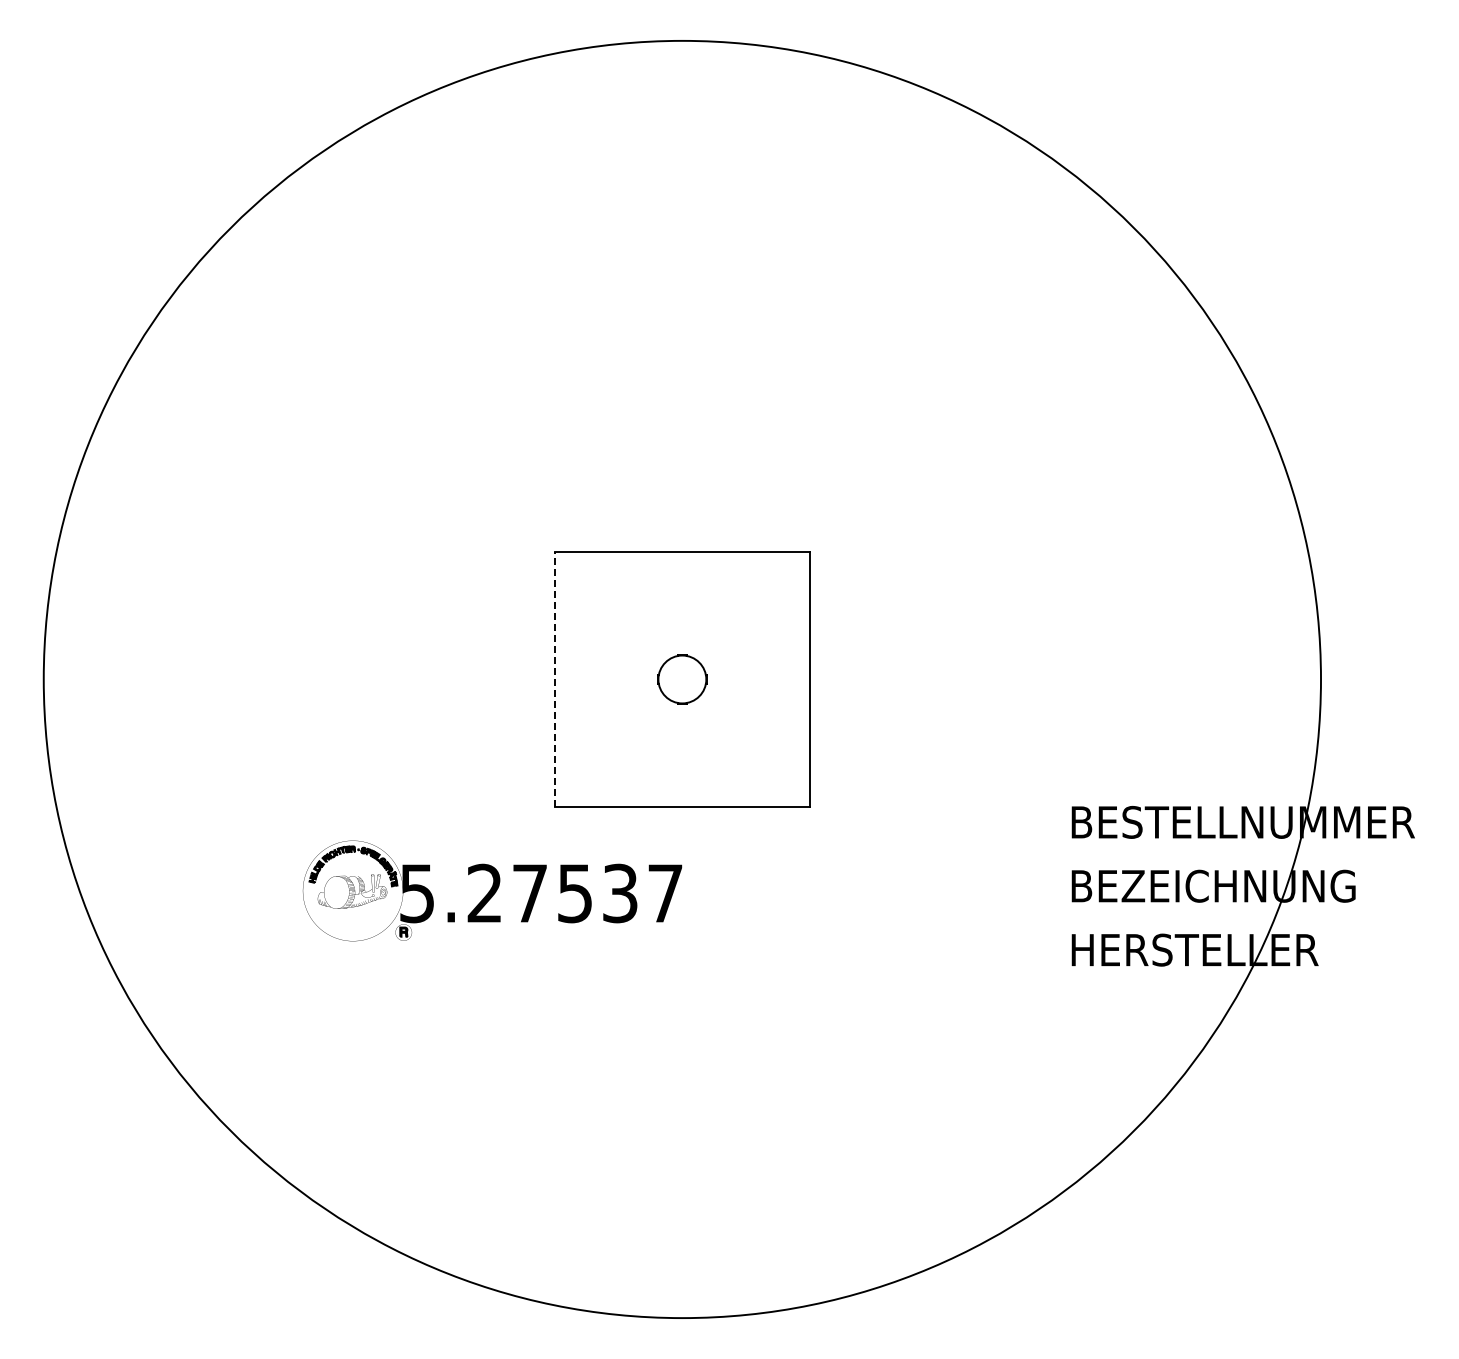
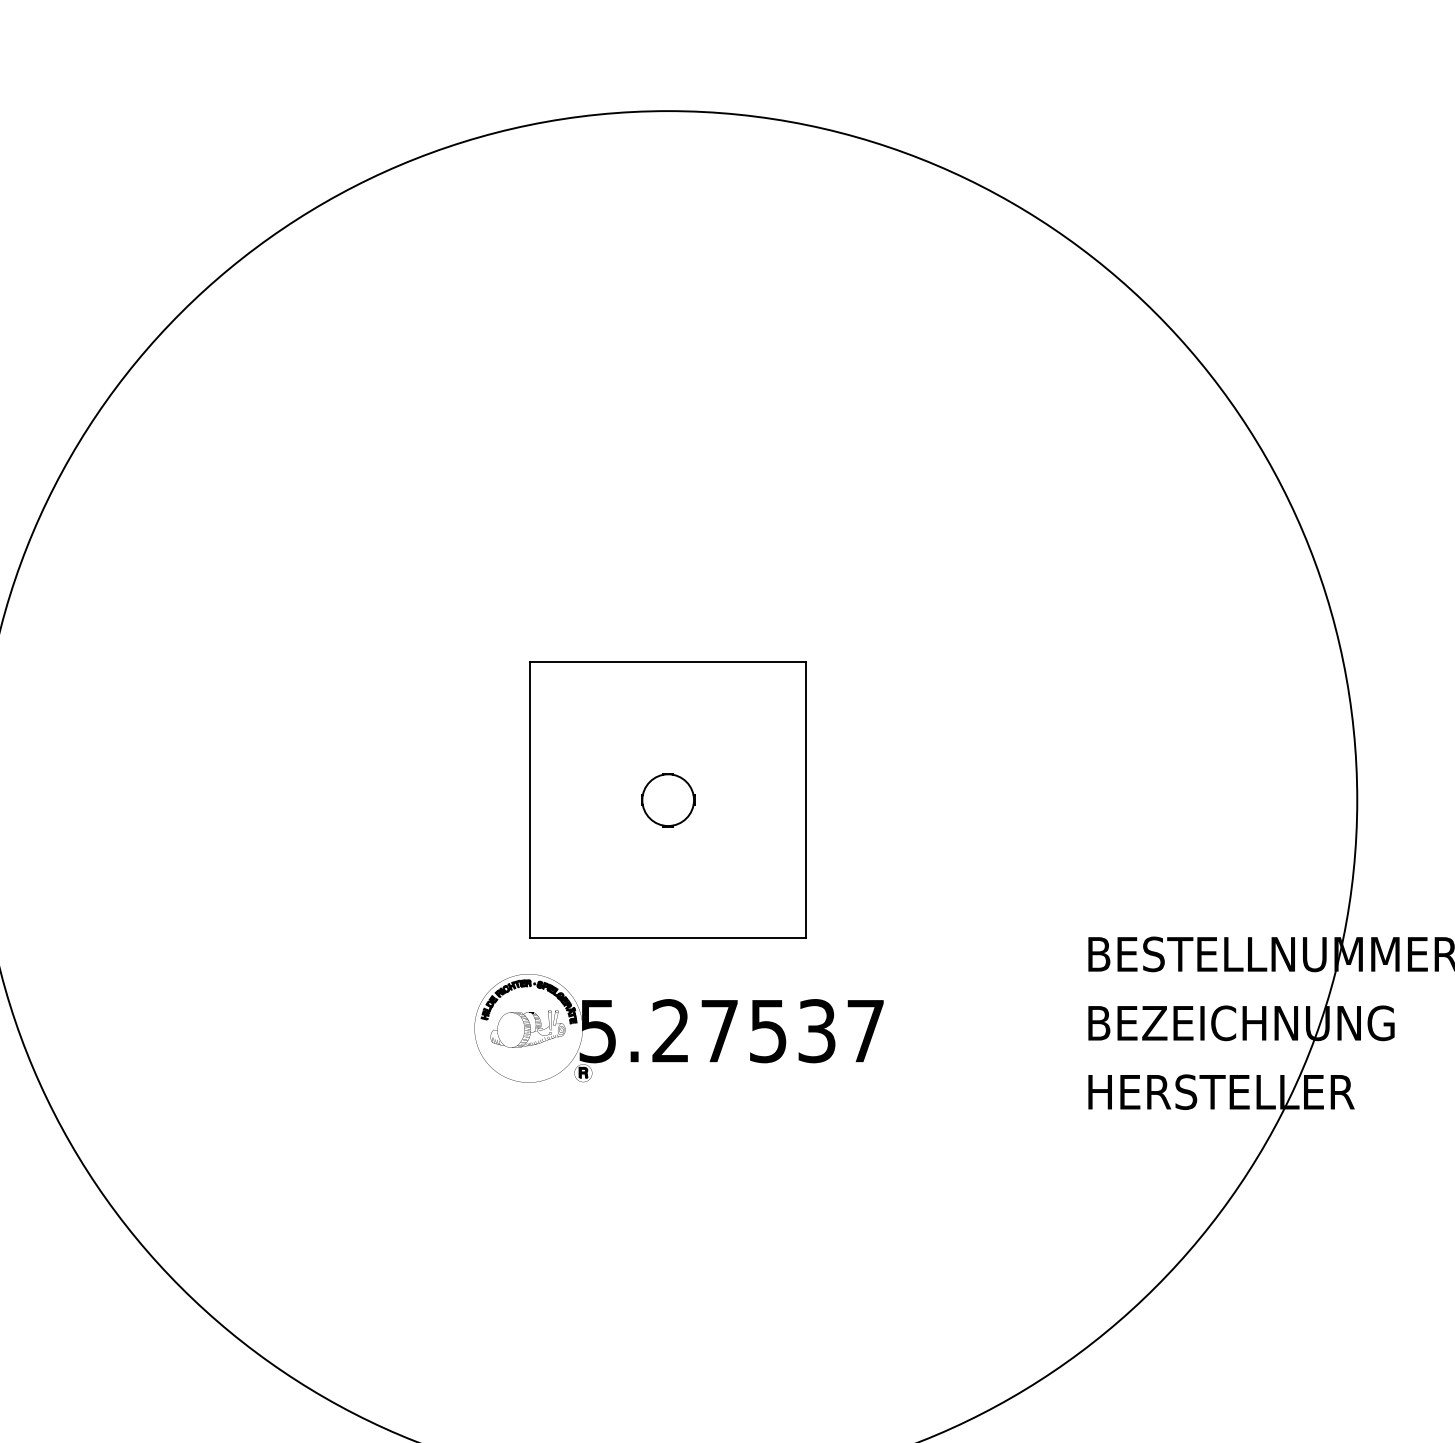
line: (554, 679) -> (530, 800), dashed -> solid
part: (492, 890) -> (679, 1027), moved

